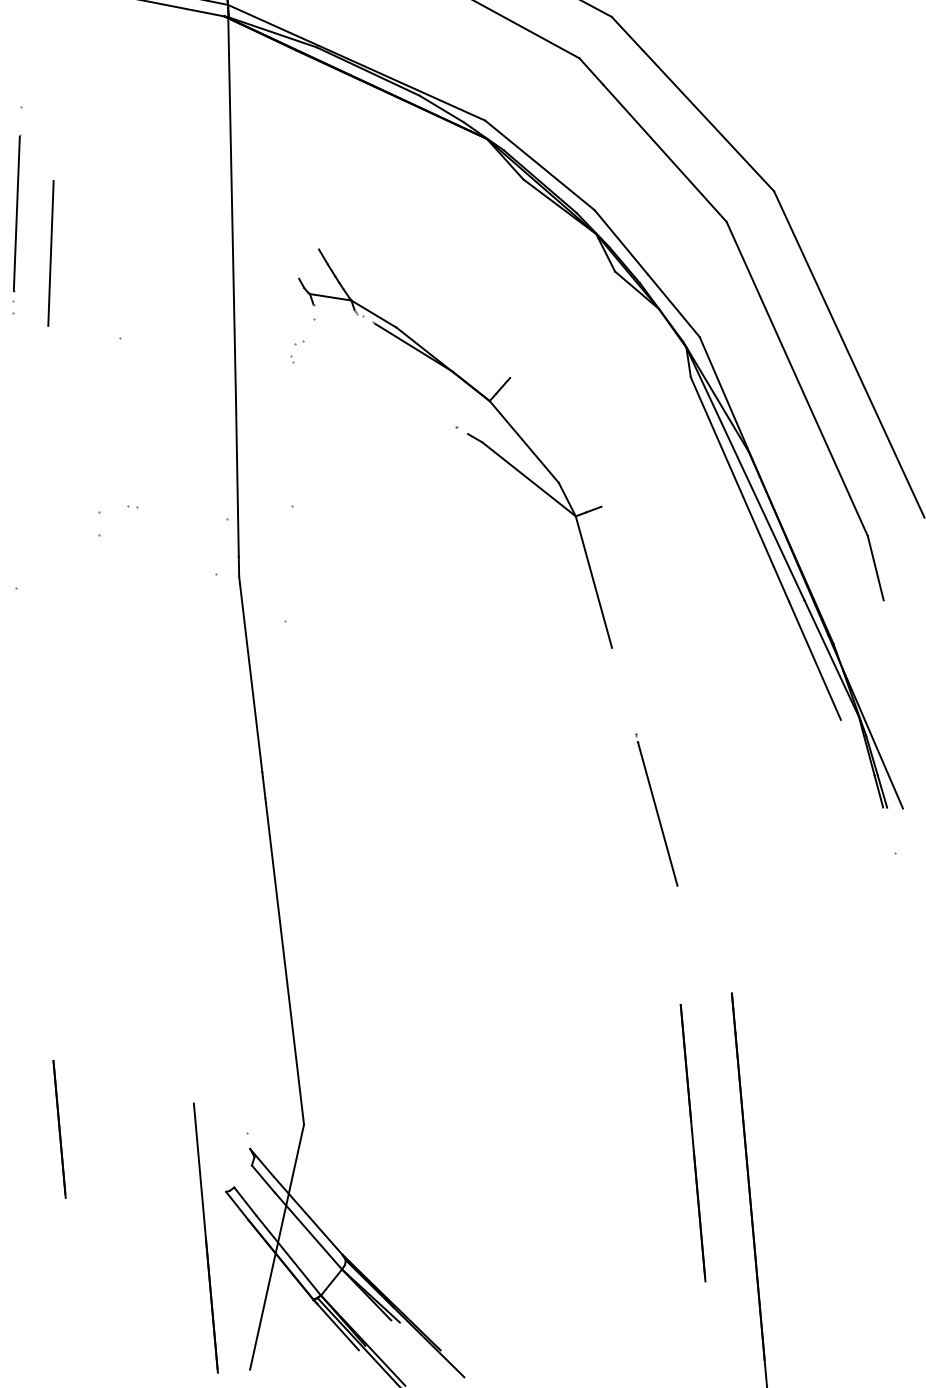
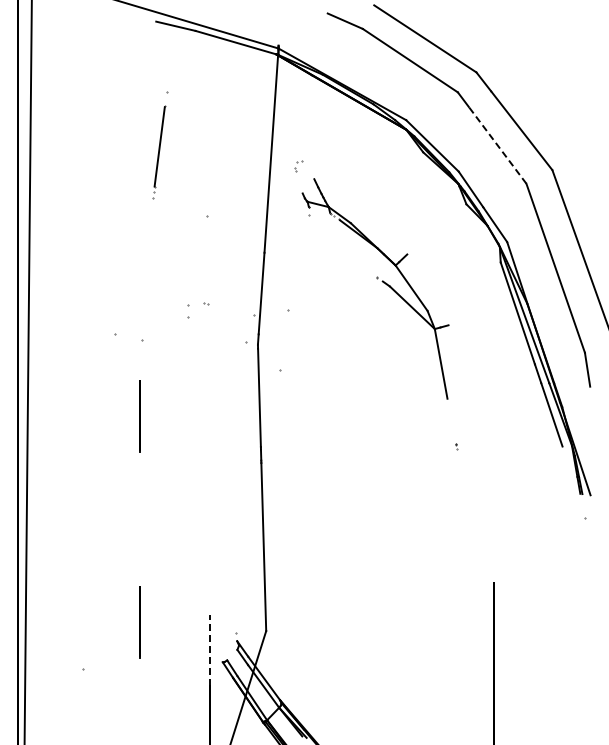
line: (664, 153) -> (497, 145), solid -> dashed
line: (50, 252) -> (175, 168), removed
part: (297, 352) -> (298, 166), moved
line: (24, 734) -> (139, 416), added
line: (657, 813) -> (463, 486), removed
line: (692, 1142) -> (466, 658), removed
line: (200, 1169) -> (210, 649), solid -> dashed

